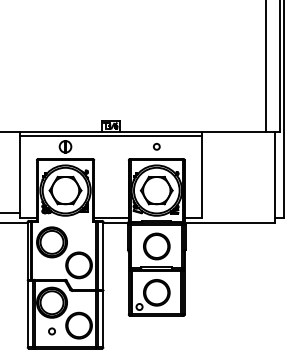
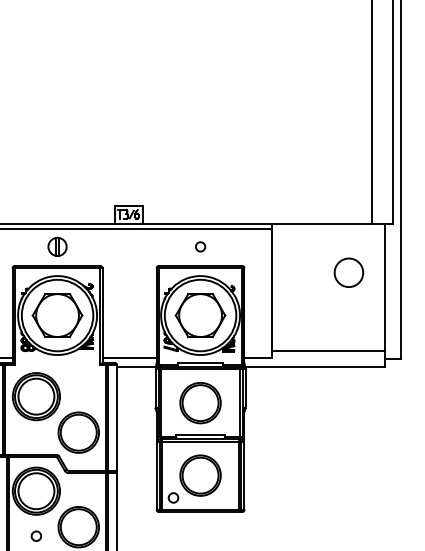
circle: (251, 163) -> (348, 273), added
line: (238, 213) -> (328, 351), added

